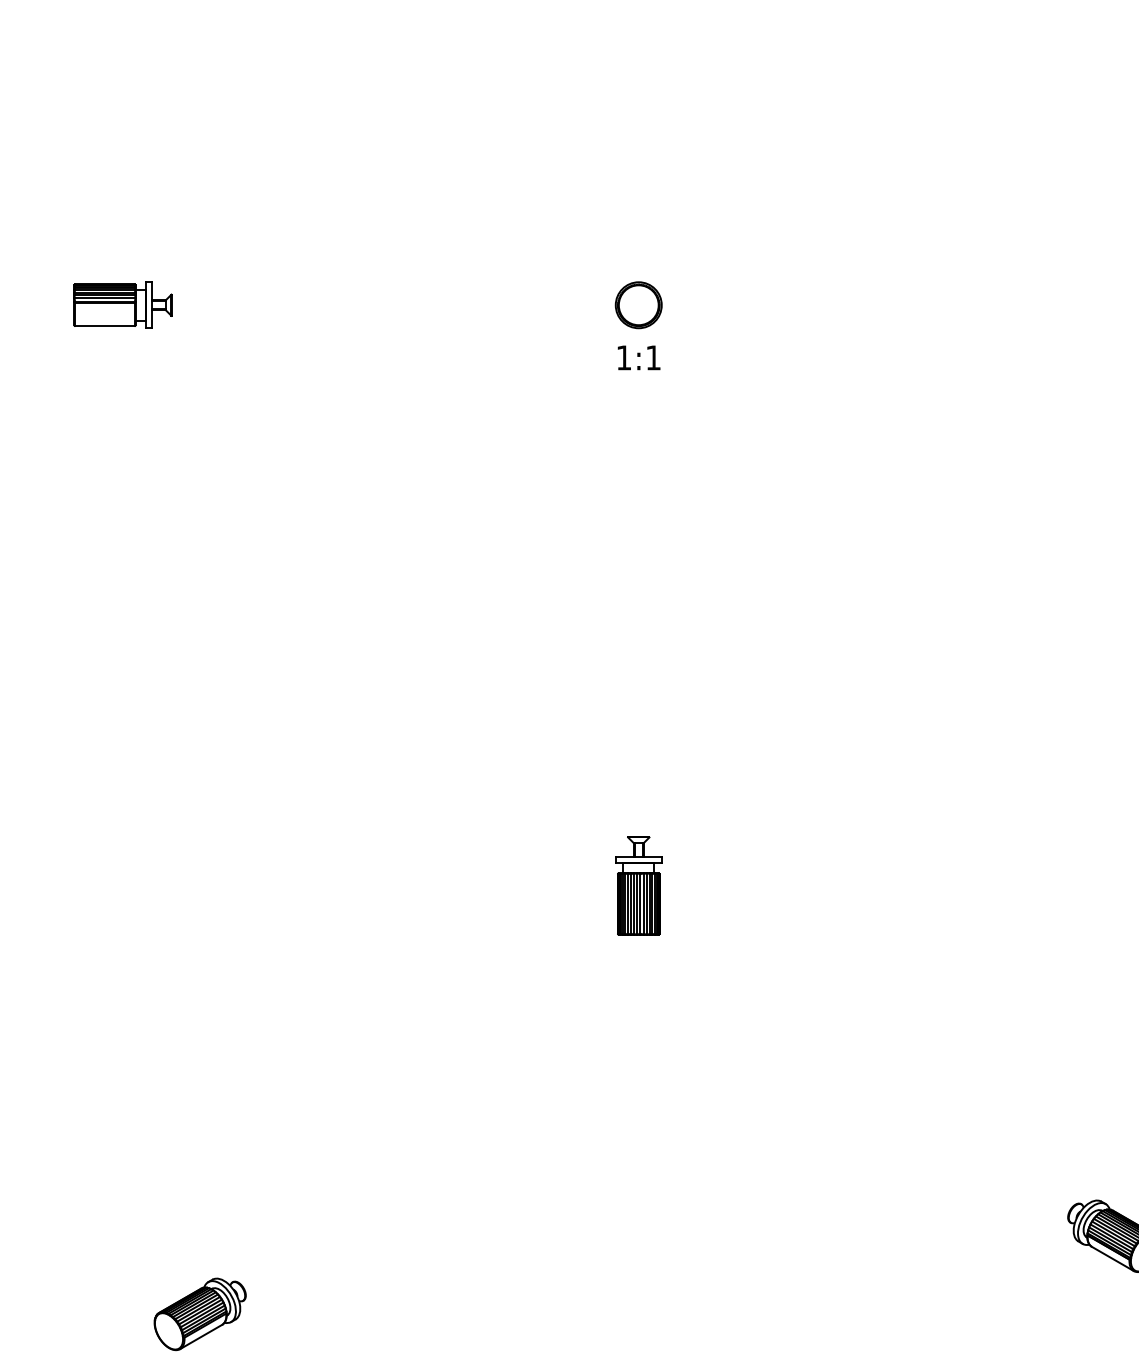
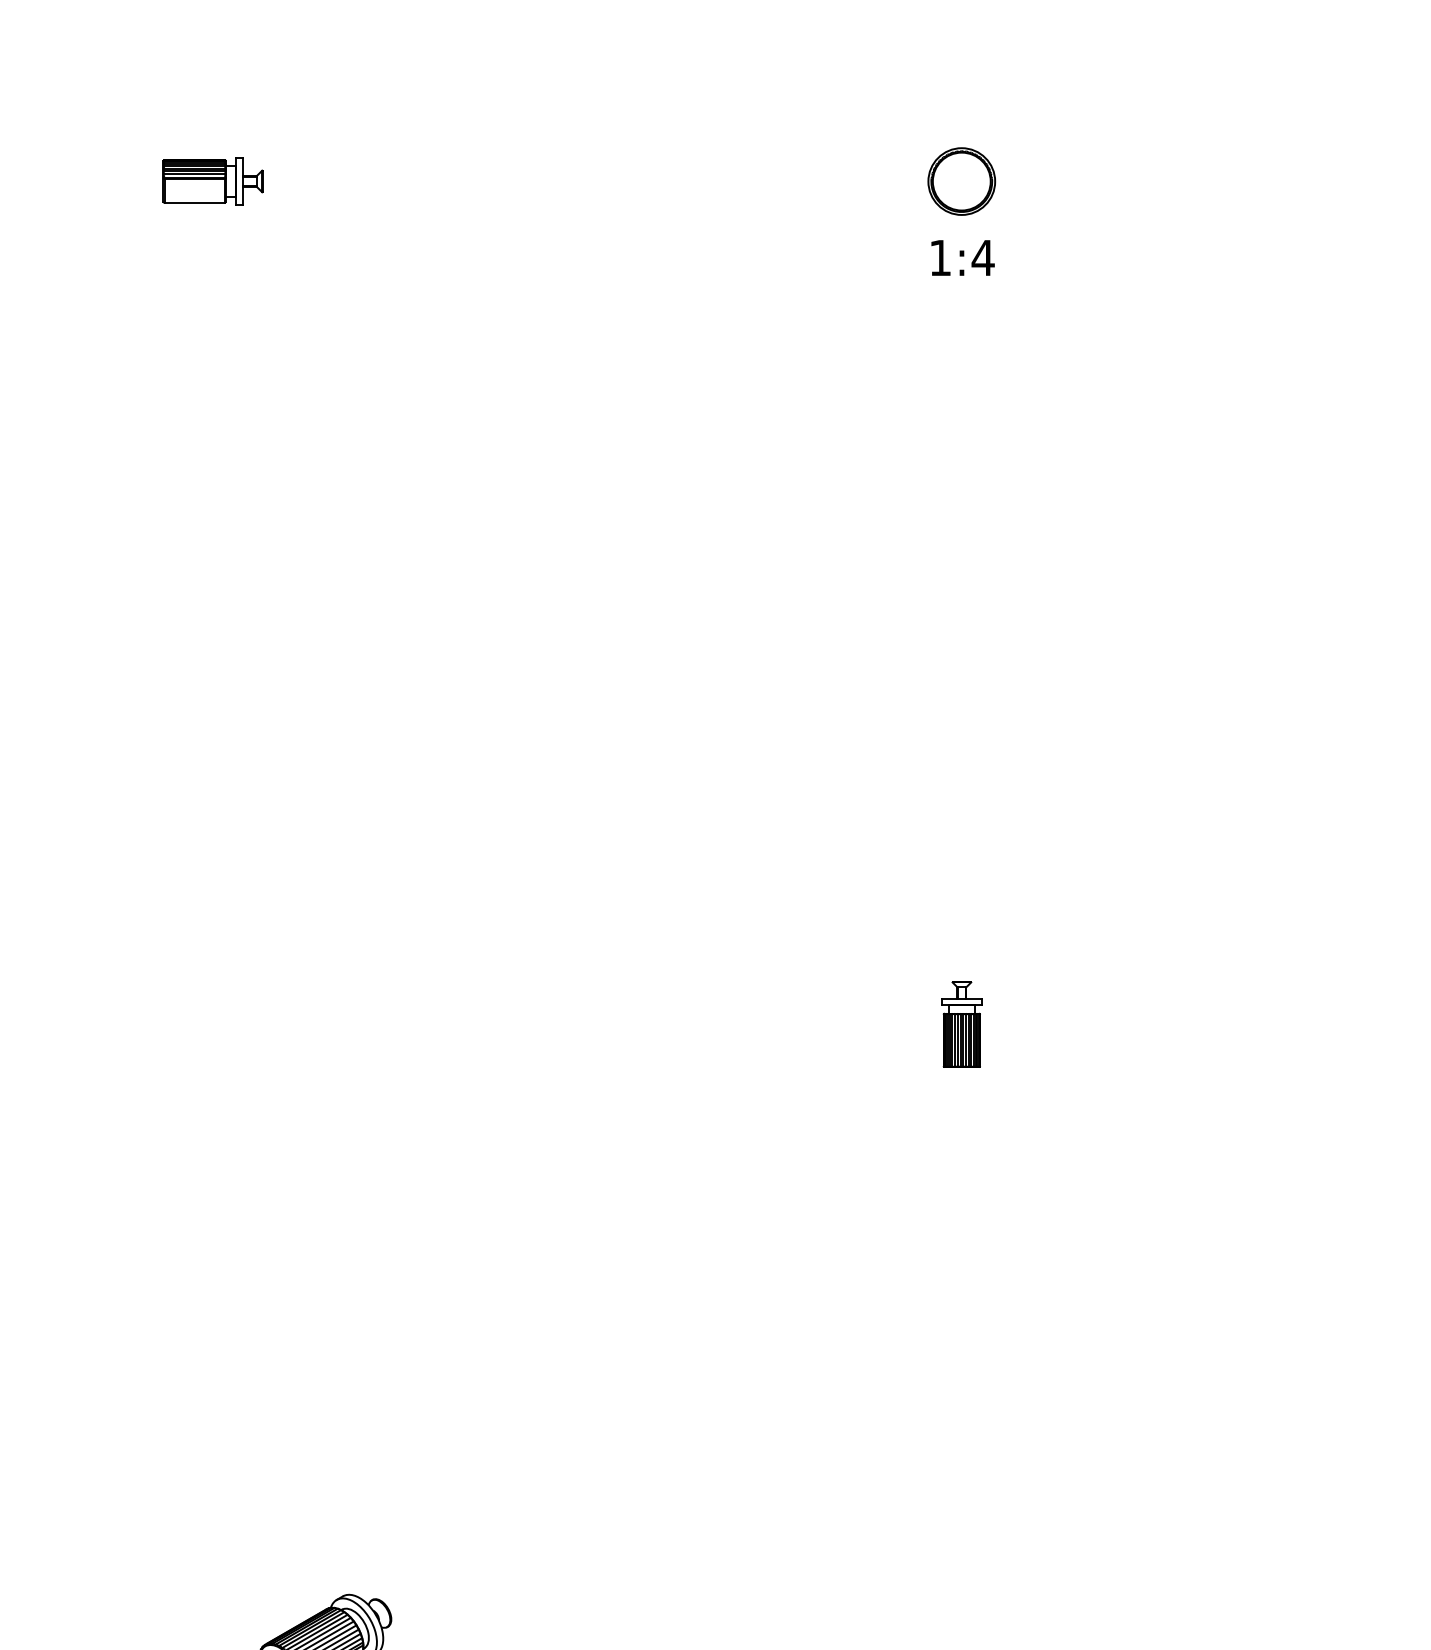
part: (122, 304) -> (212, 180), size x0.7
text: (653, 357) -> (983, 257), 1:1 -> 1:4
part: (638, 885) -> (961, 1024), size x0.6

